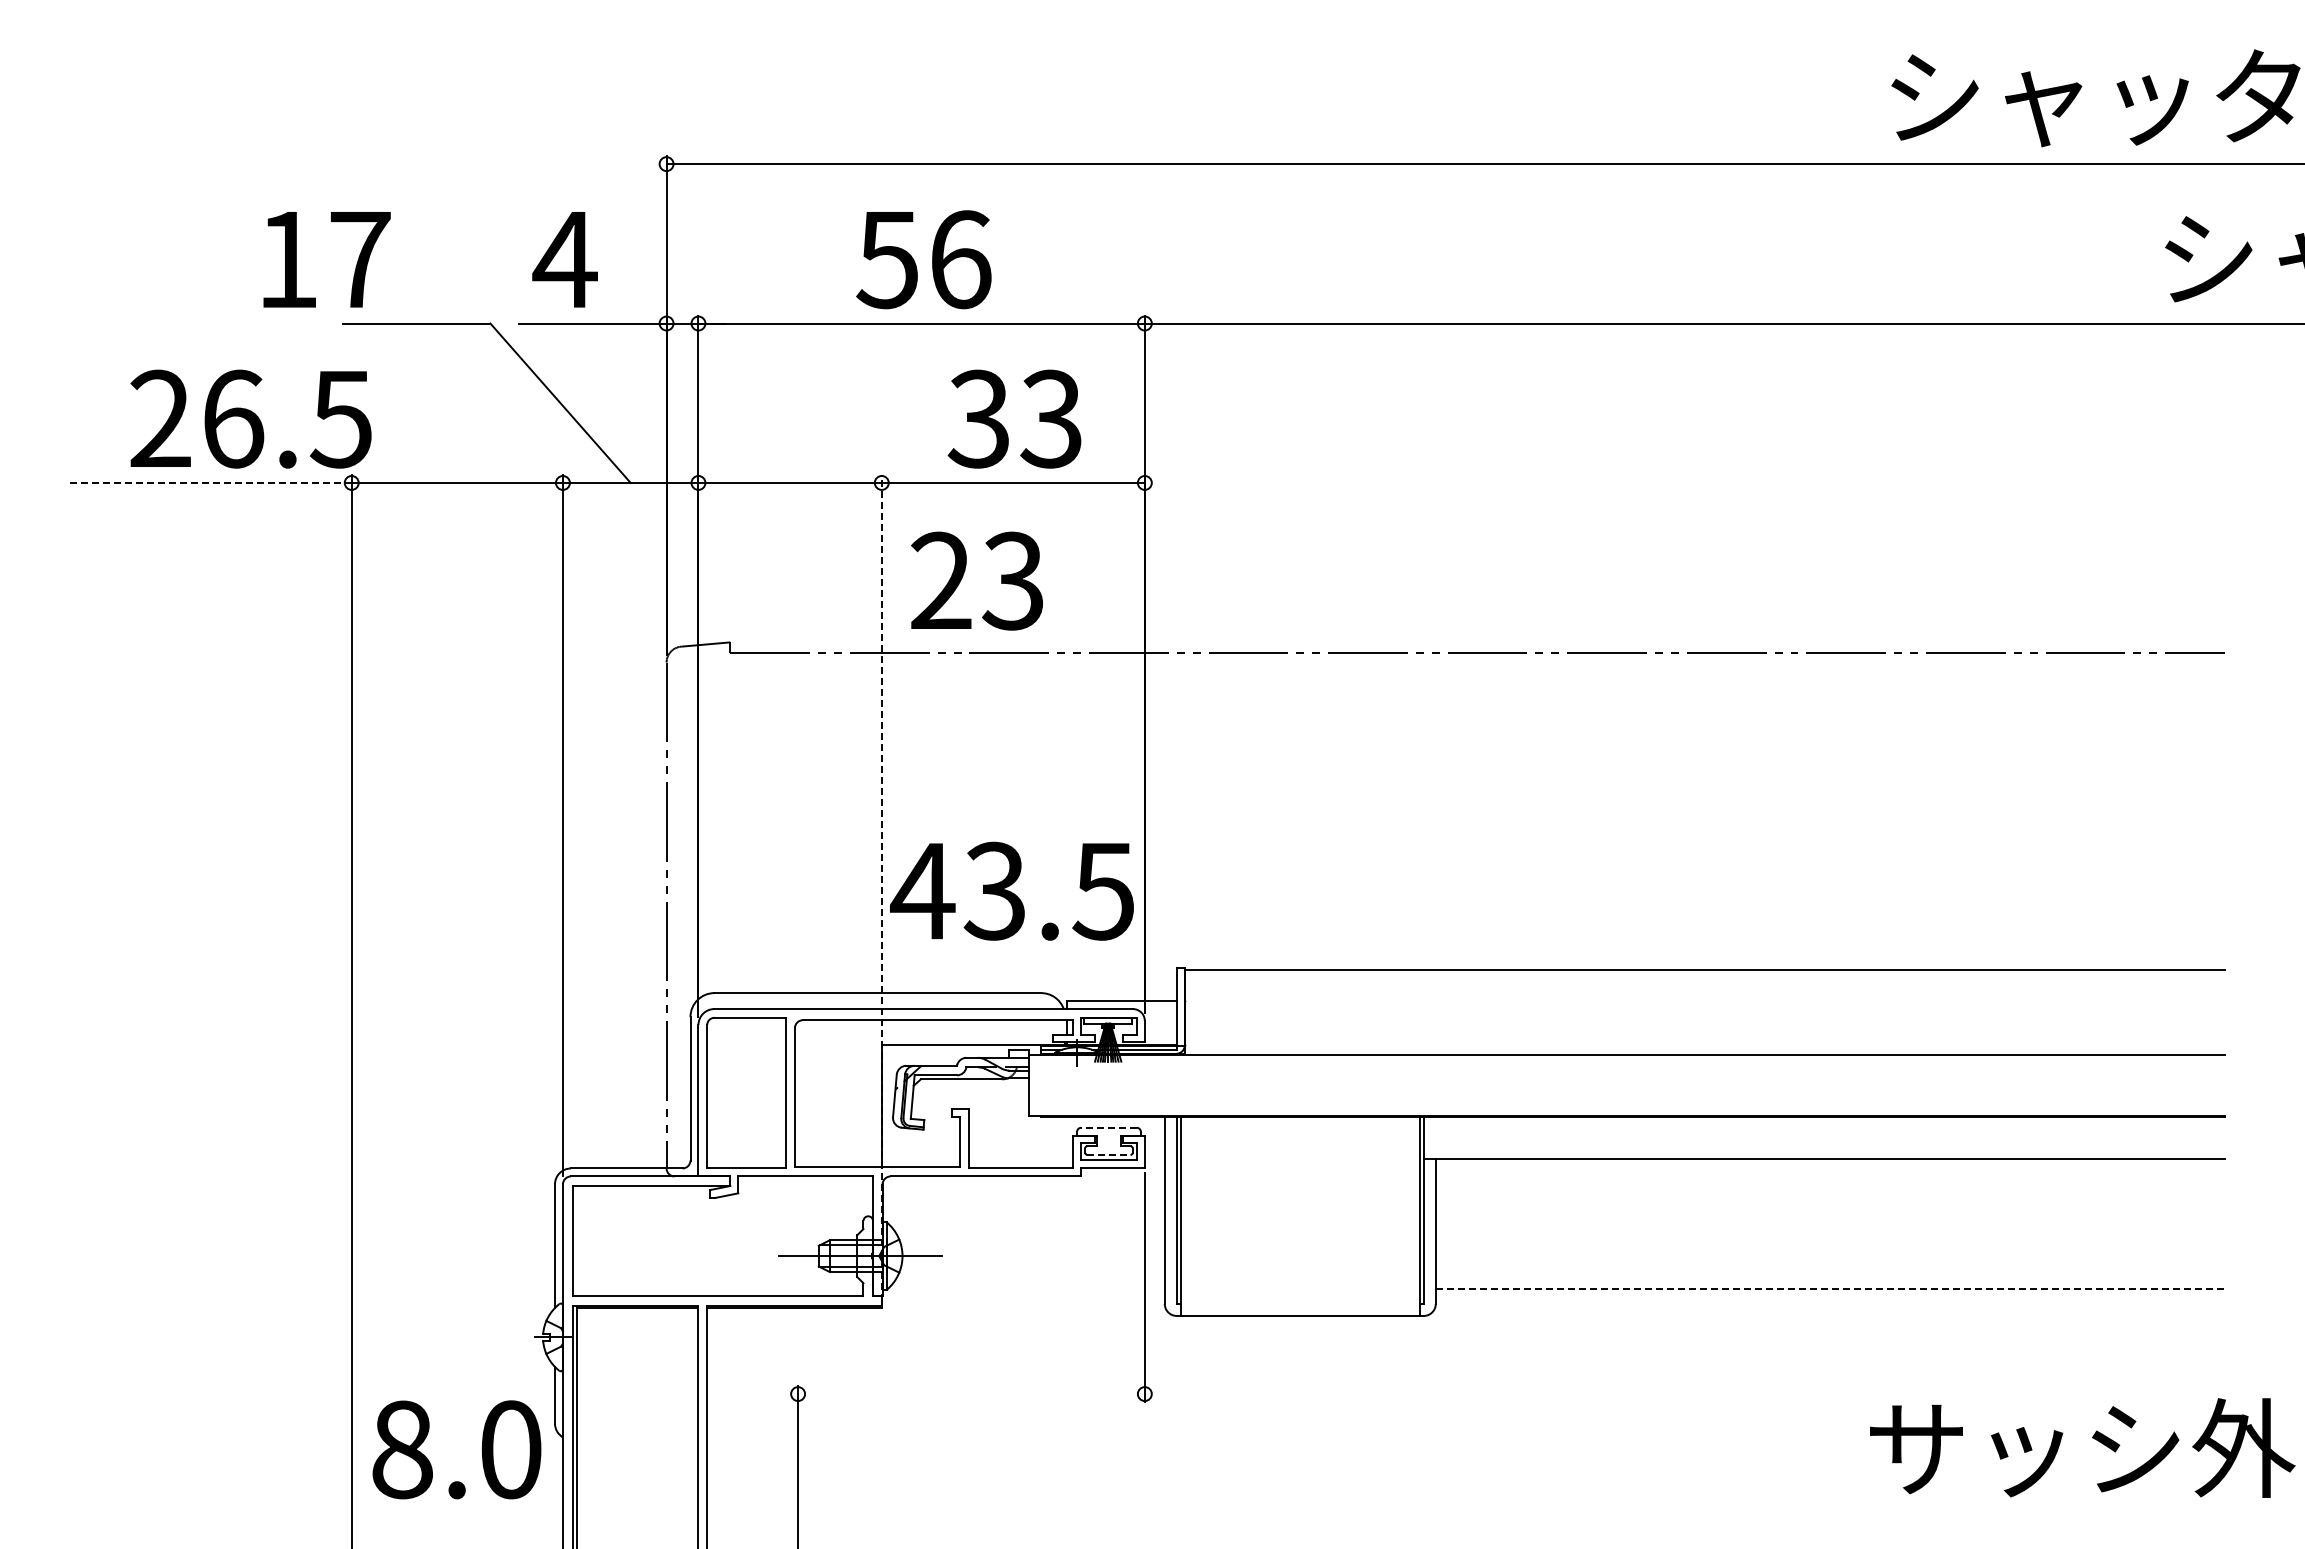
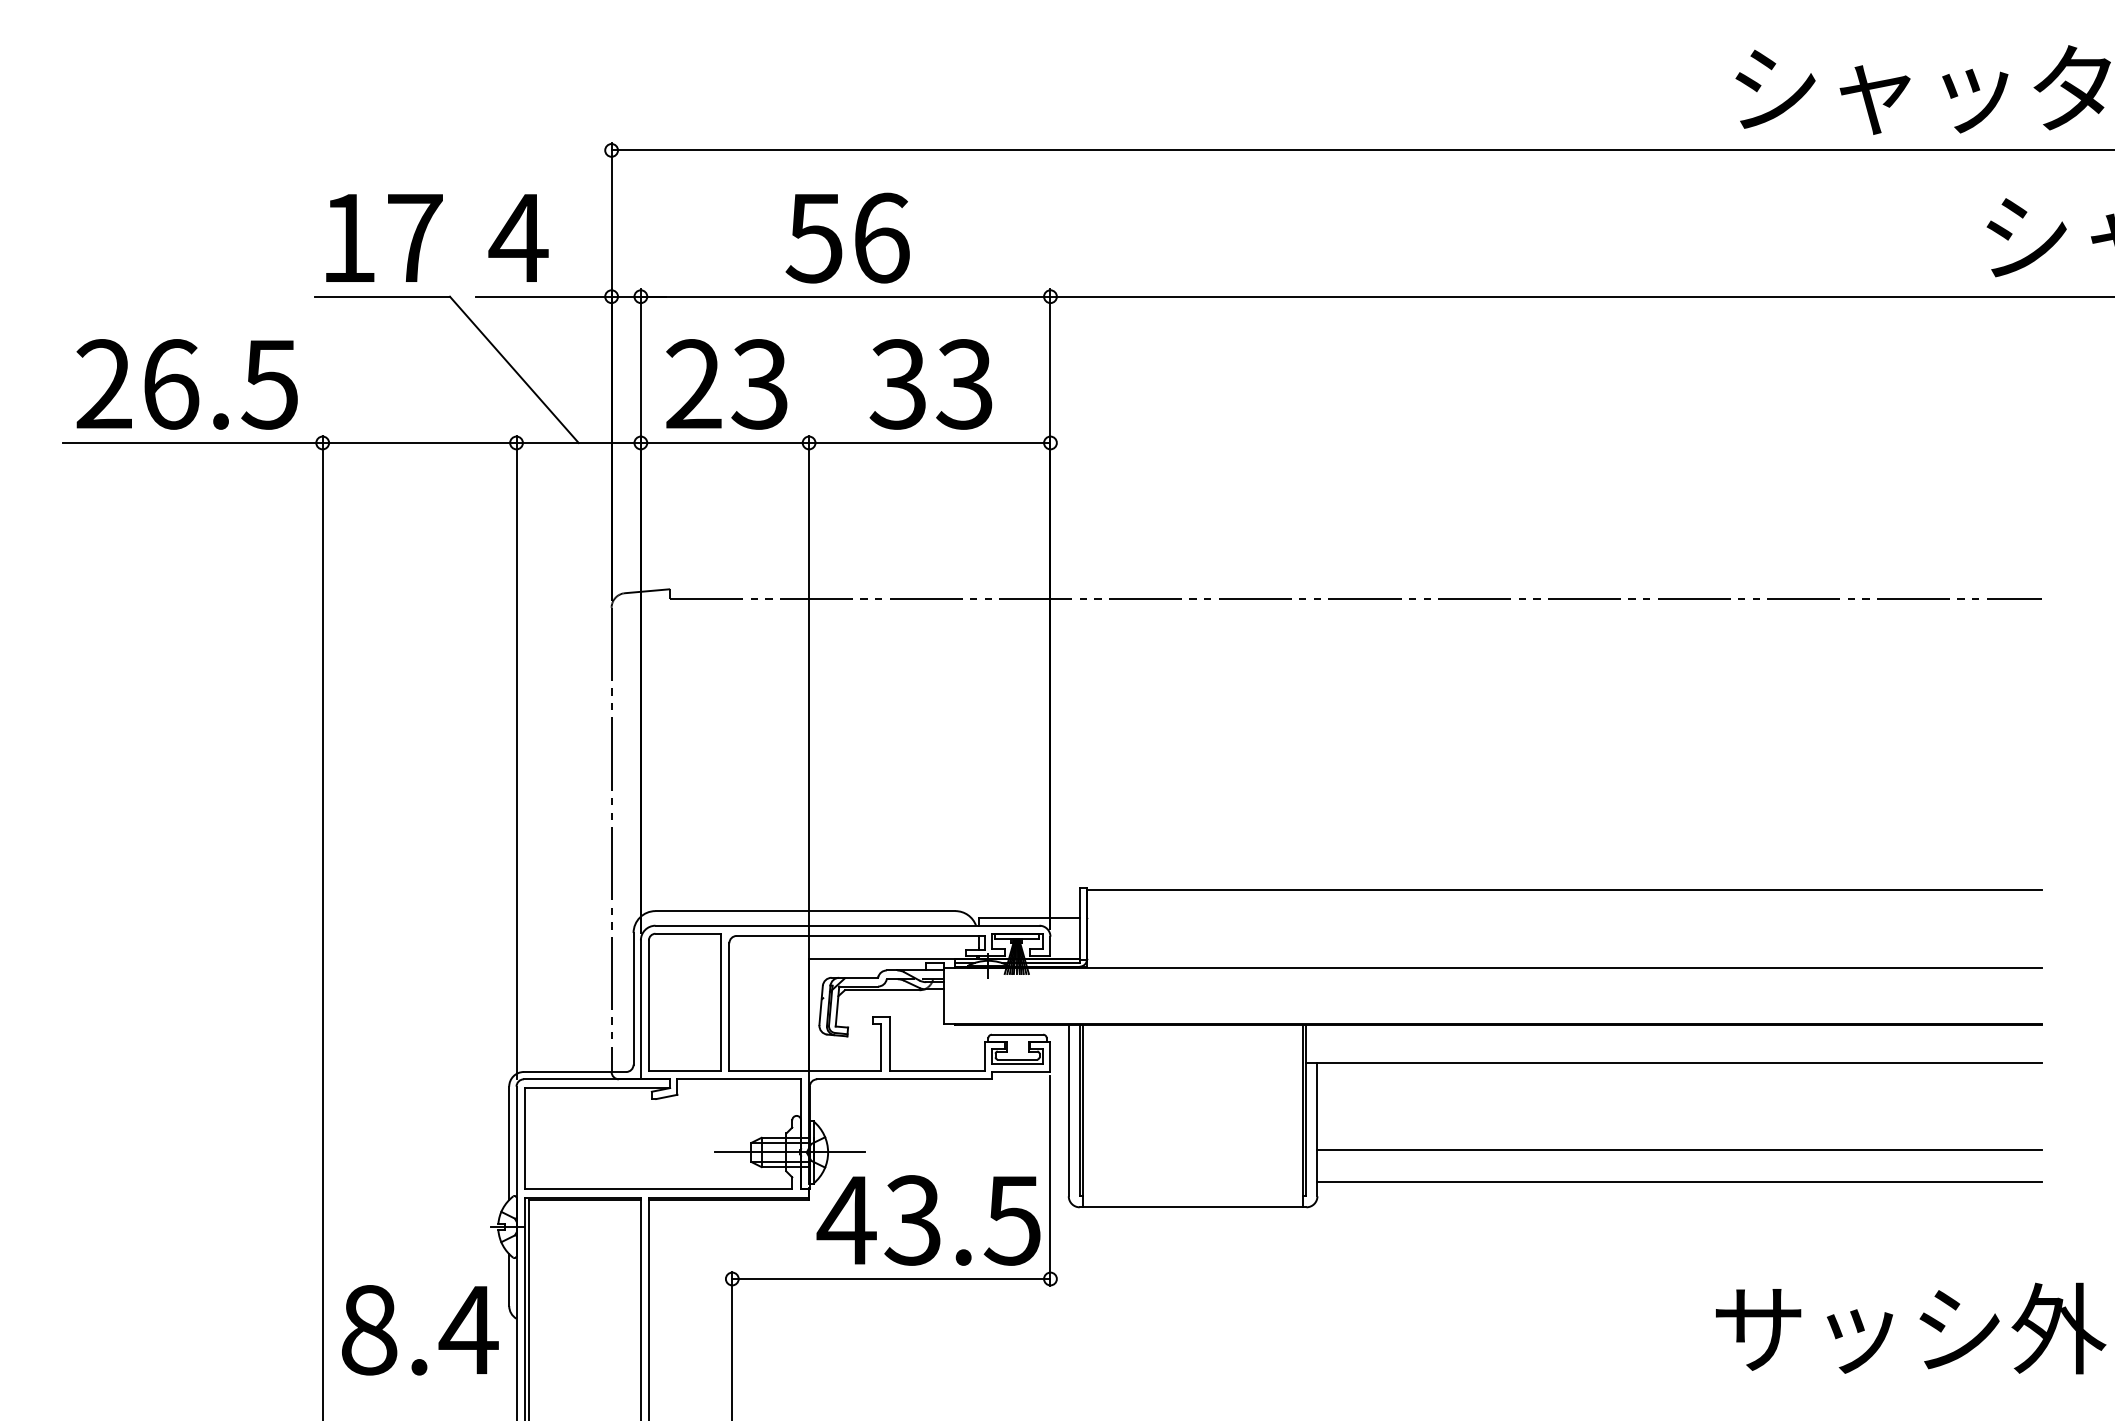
text: (326, 259) -> (383, 237), moved
text: (250, 418) -> (186, 383), moved
line: (209, 482) -> (192, 442), dashed -> solid
text: (976, 580) -> (726, 383), moved
line: (881, 882) -> (808, 809), dashed -> solid
text: (1011, 890) -> (928, 1219), moved
line: (1108, 1127) -> (1017, 1034), dashed -> solid
line: (1108, 1154) -> (1017, 1059), dashed -> solid
line: (1829, 1252) -> (1678, 1149), added
line: (1830, 1288) -> (1679, 1182), dashed -> solid
line: (971, 1394) -> (891, 1279), added
text: (510, 1449) -> (468, 1329), 8.0 -> 8.4

